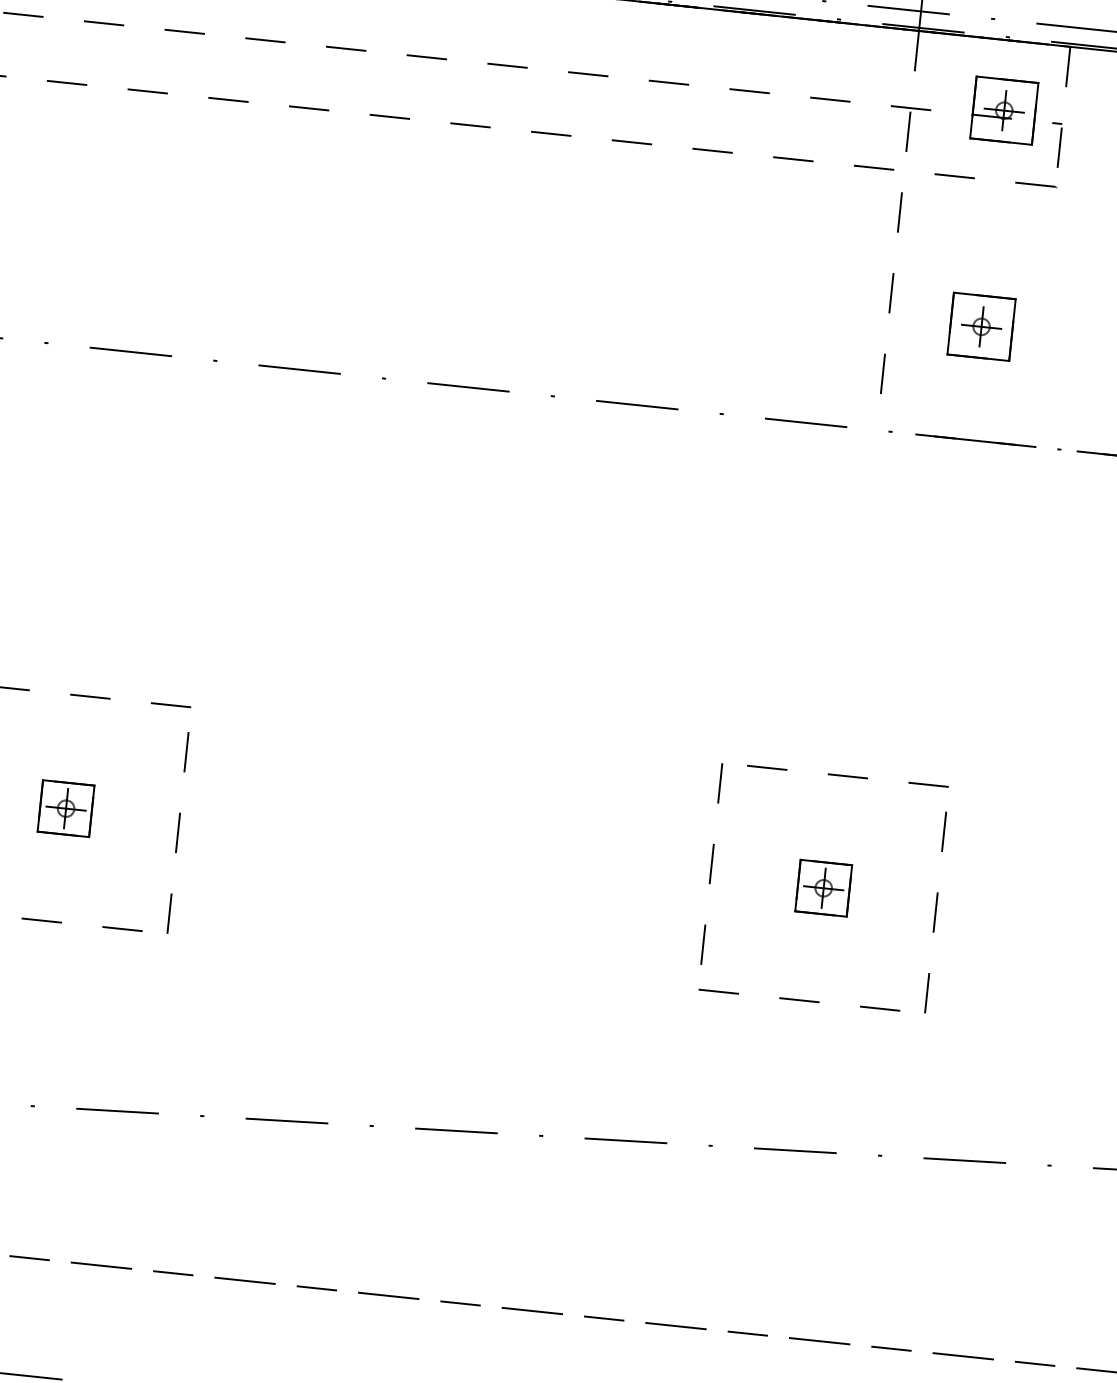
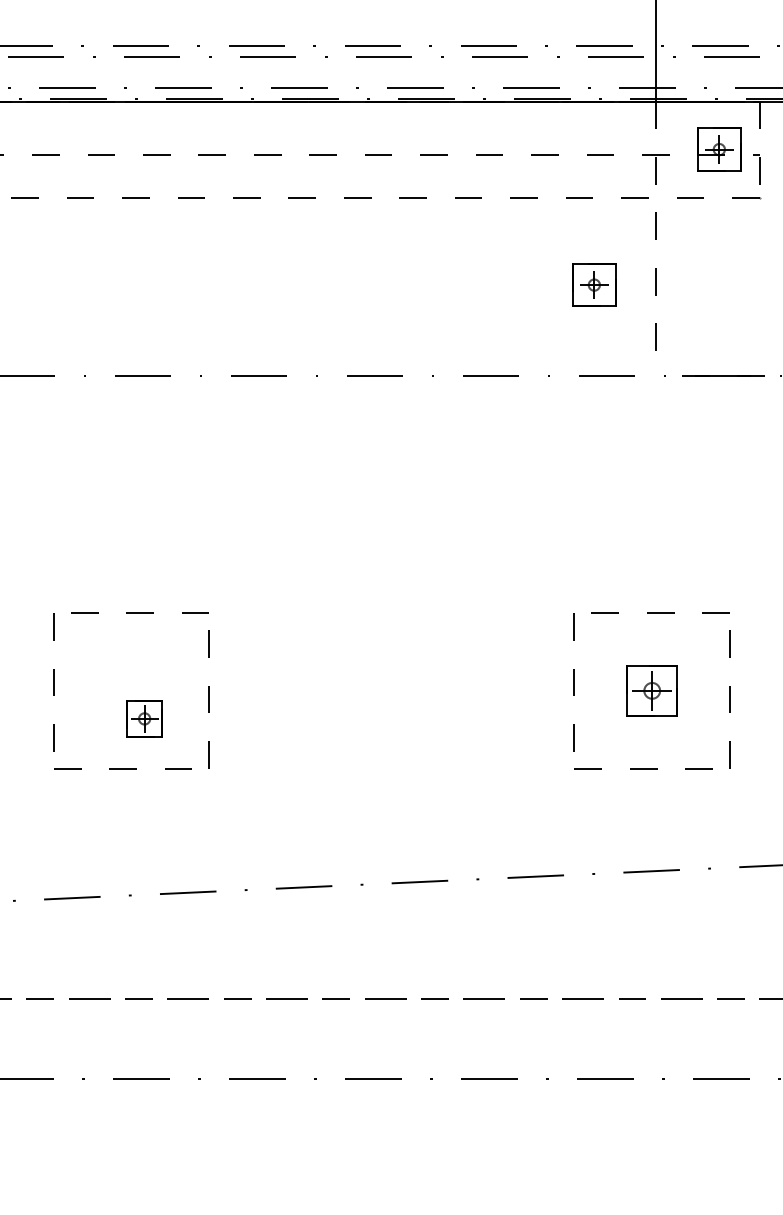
part: (981, 325) -> (594, 284), moved
part: (65, 808) -> (144, 718), moved
part: (822, 887) -> (651, 690), size x1.4

